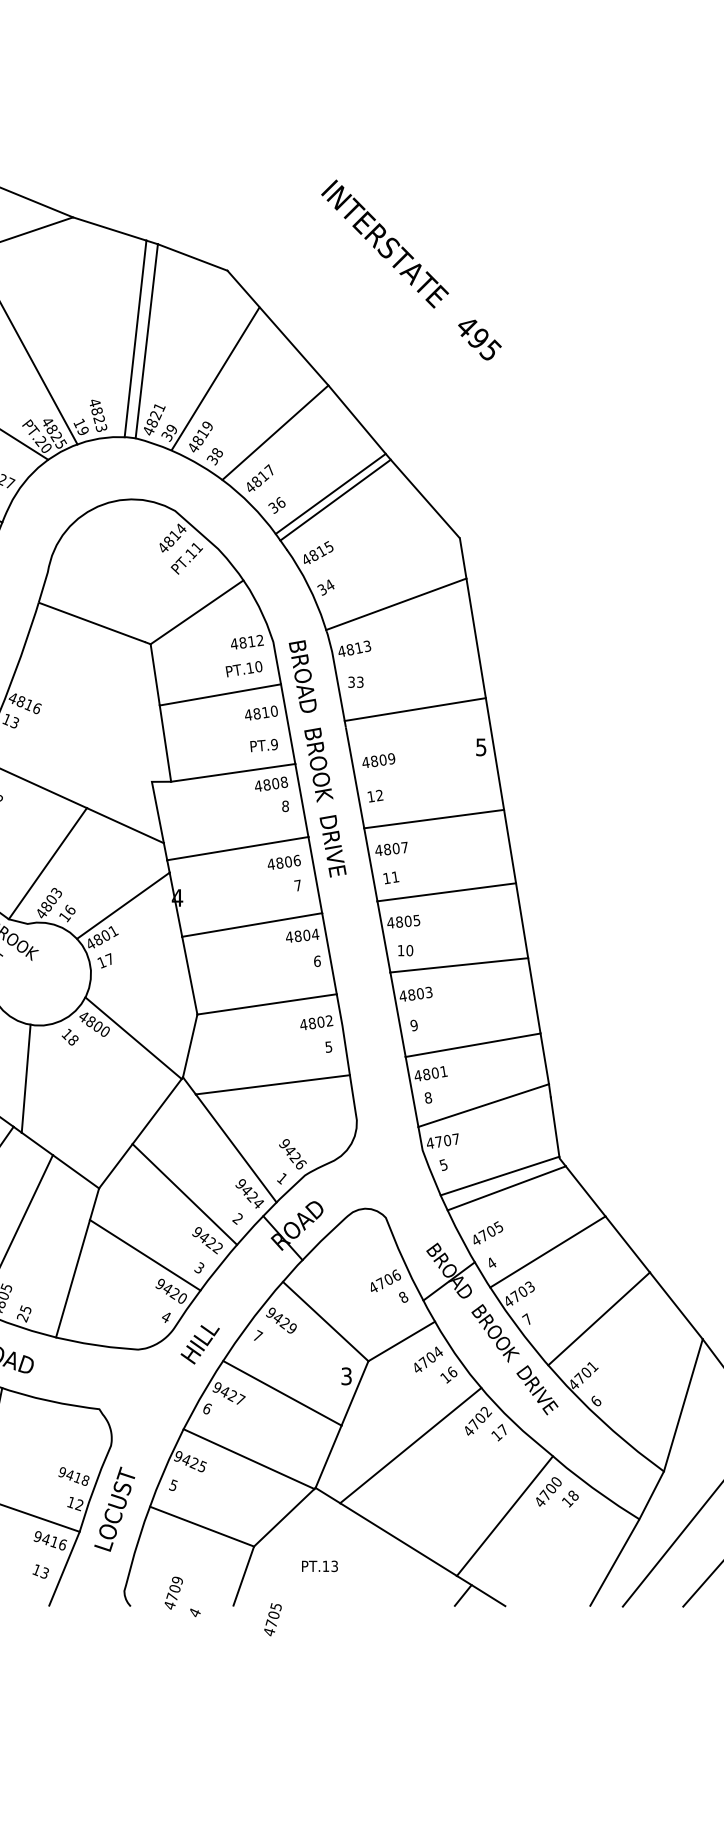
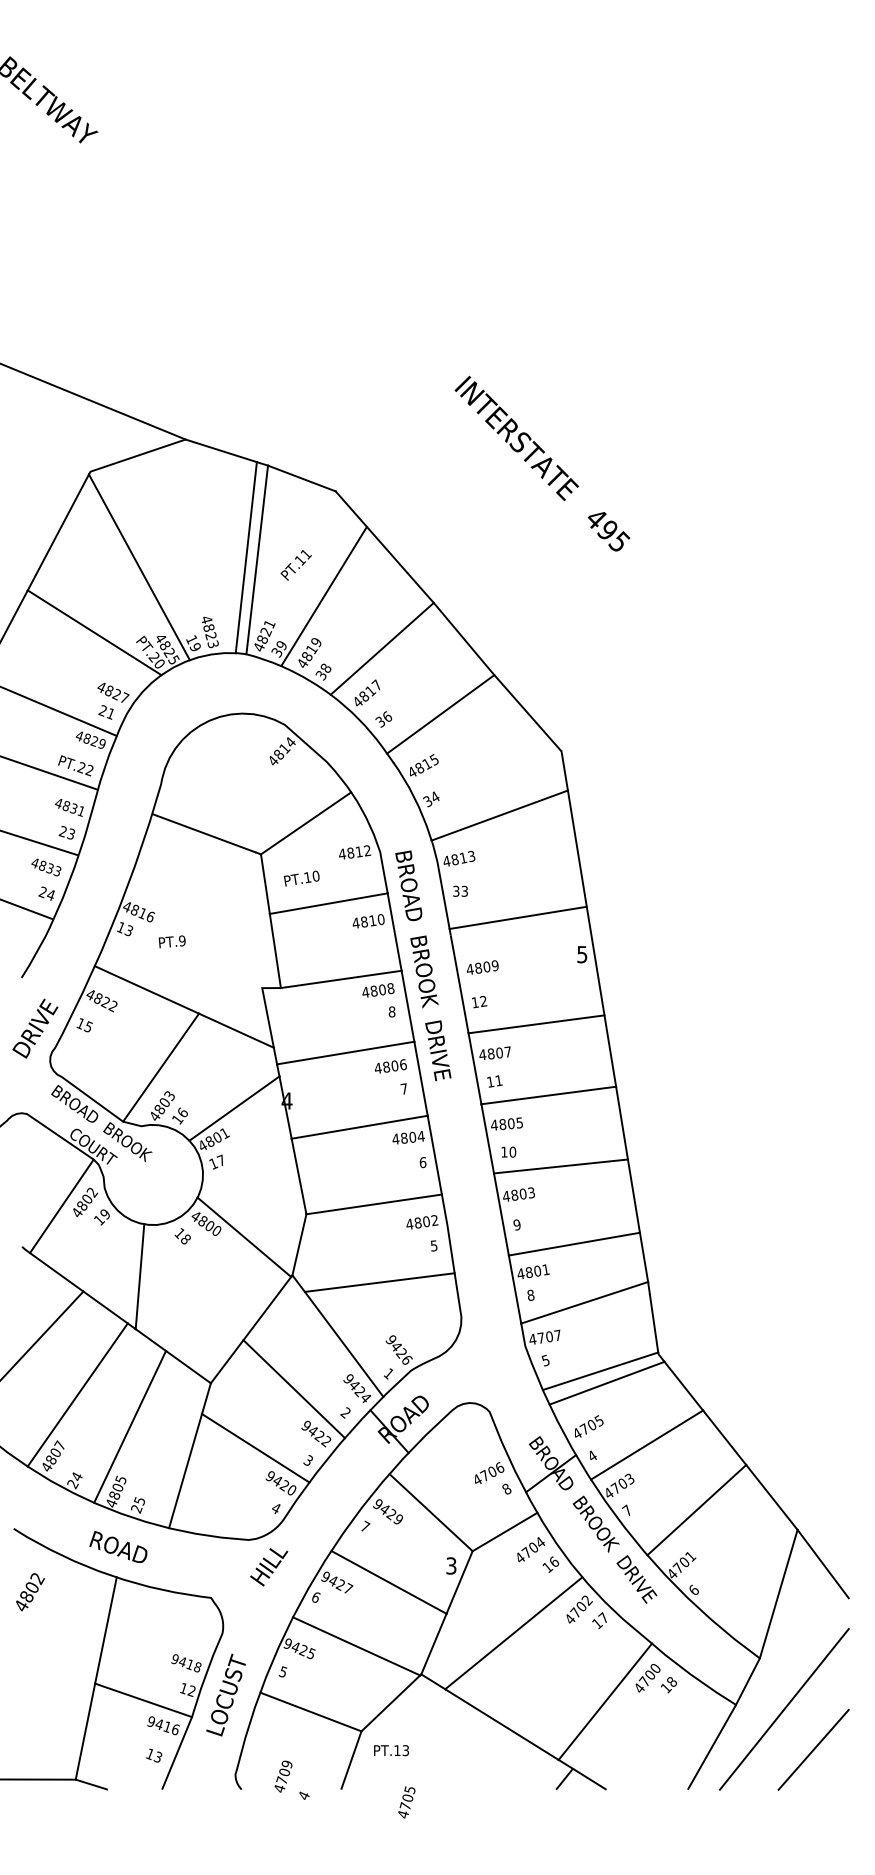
text: (411, 269) -> (542, 463), moved
line: (330, 494) -> (435, 708), removed
text: (186, 558) -> (295, 565), moved
text: (243, 669) -> (301, 878), moved
text: (263, 745) -> (171, 941), moved
text: (200, 1345) -> (269, 1567), moved
text: (319, 1566) -> (391, 1750), moved
text: (272, 1619) -> (406, 1802), moved

